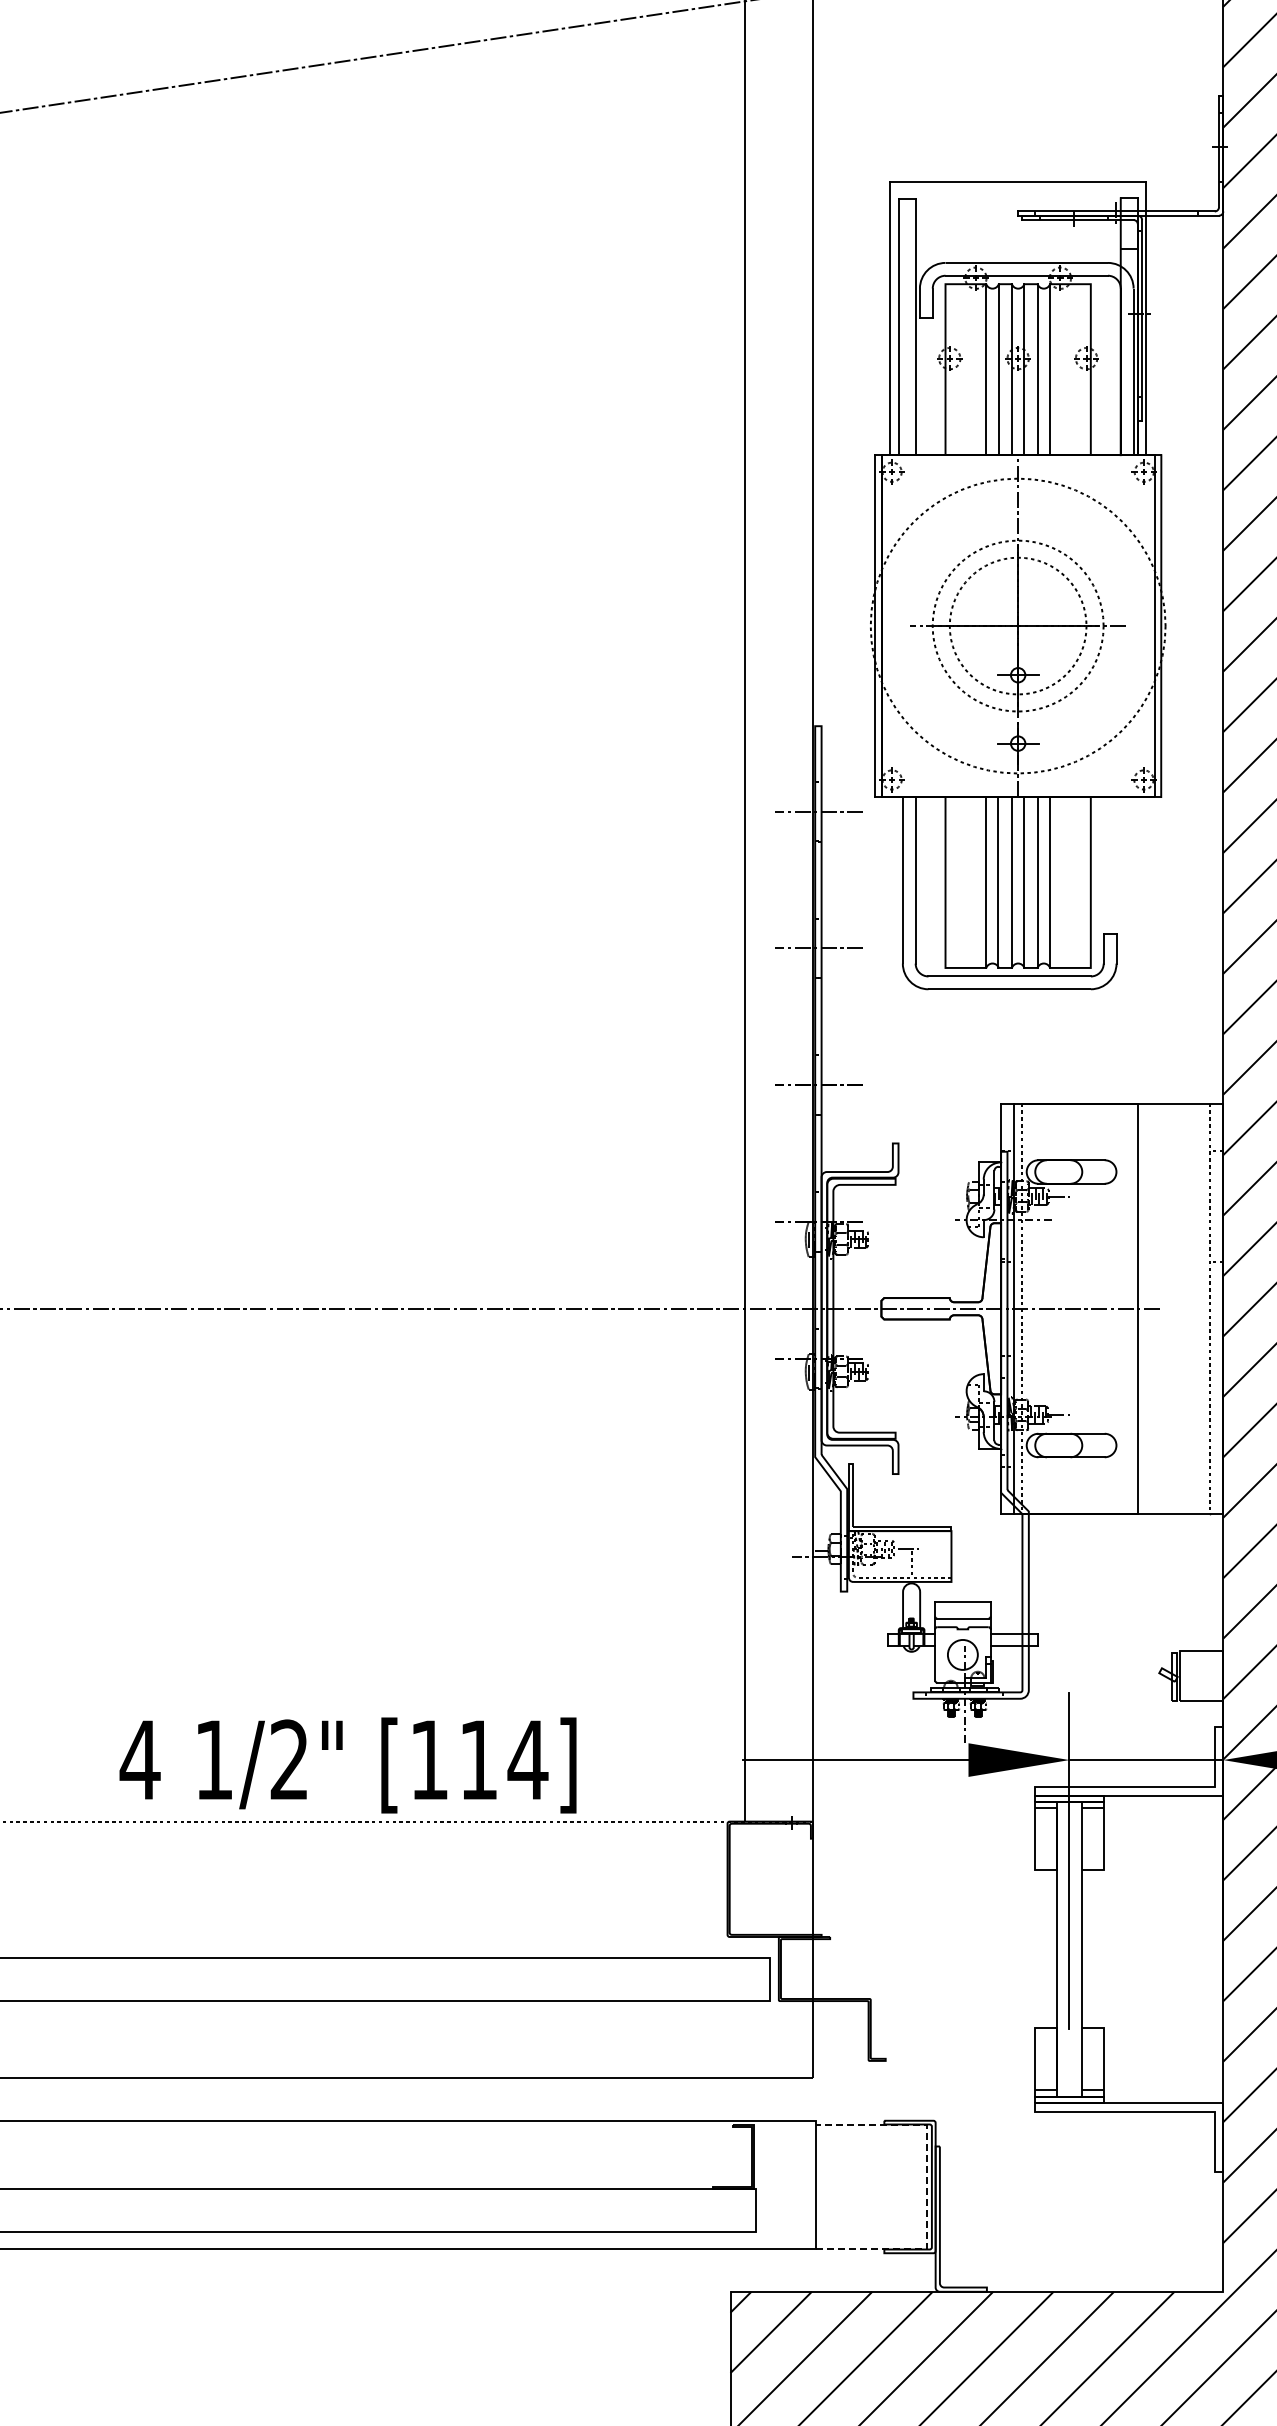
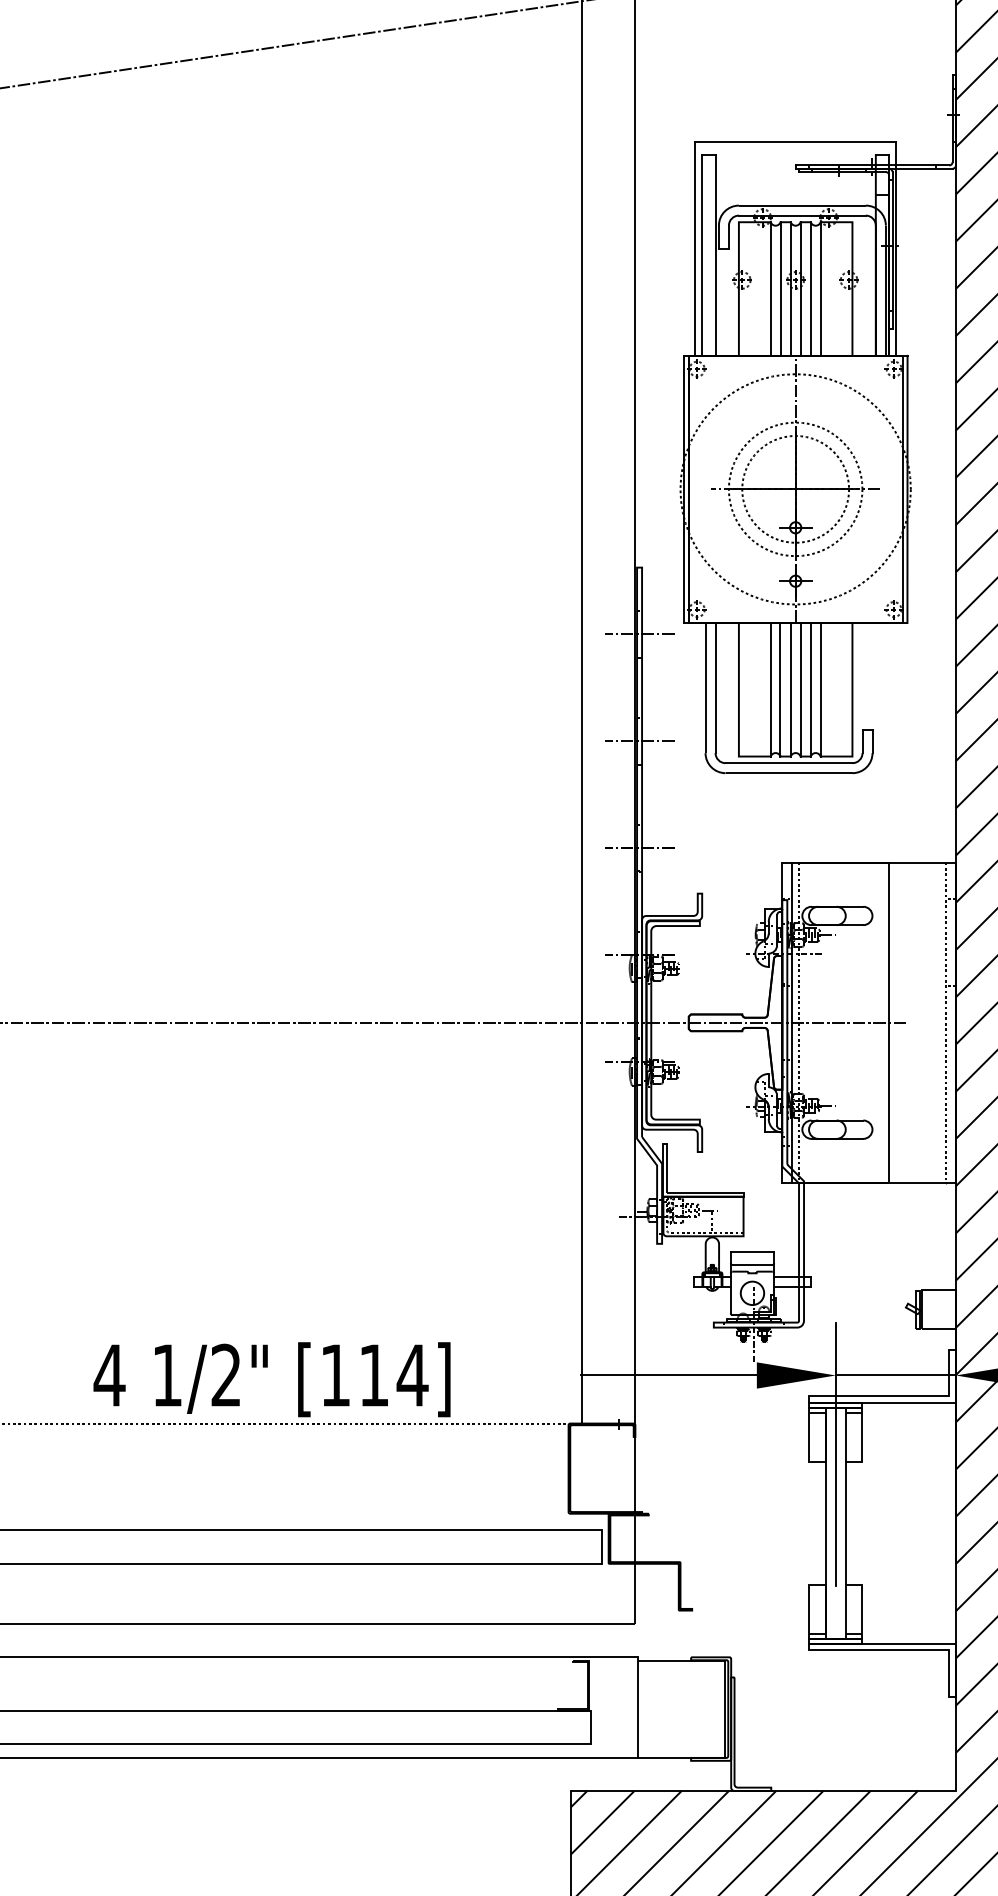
line: (927, 2187) -> (724, 1709), dashed -> solid

